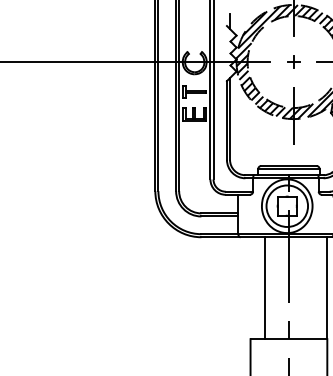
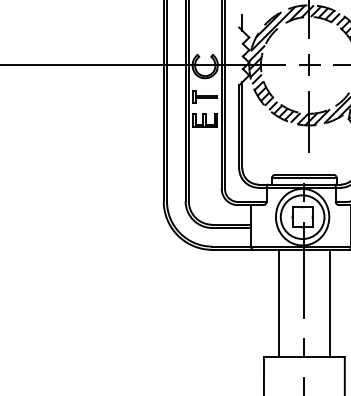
part: (293, 61) -> (309, 64), size x1.67
line: (327, 288) -> (330, 303), moved

